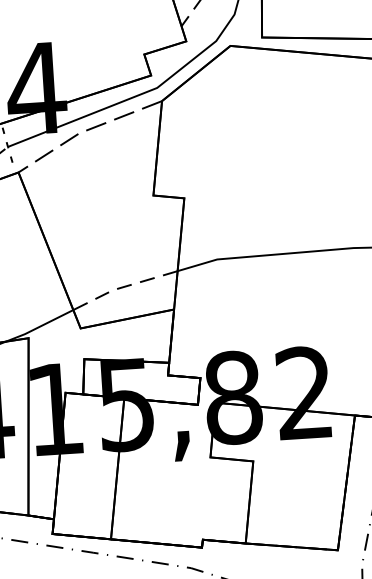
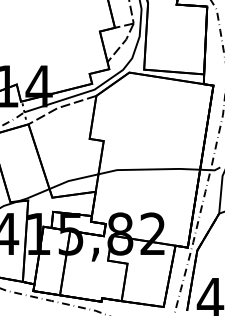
line: (121, 288) -> (72, 180), dashed -> solid

